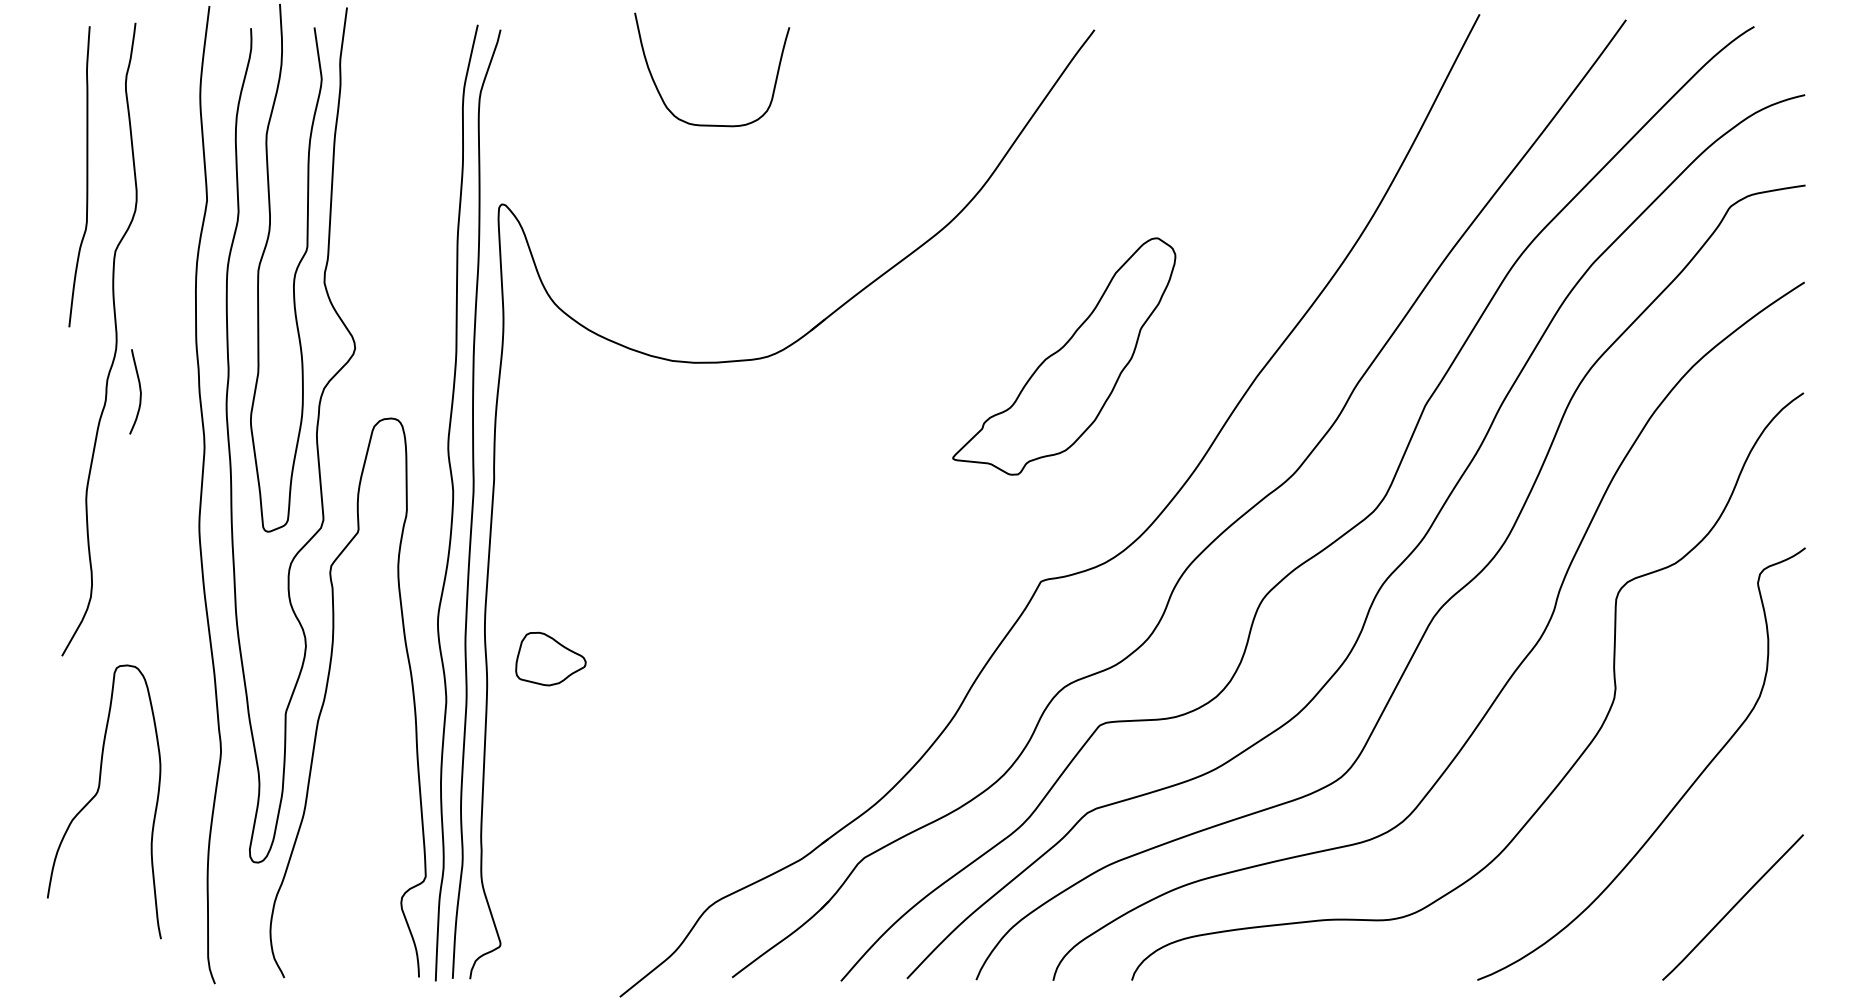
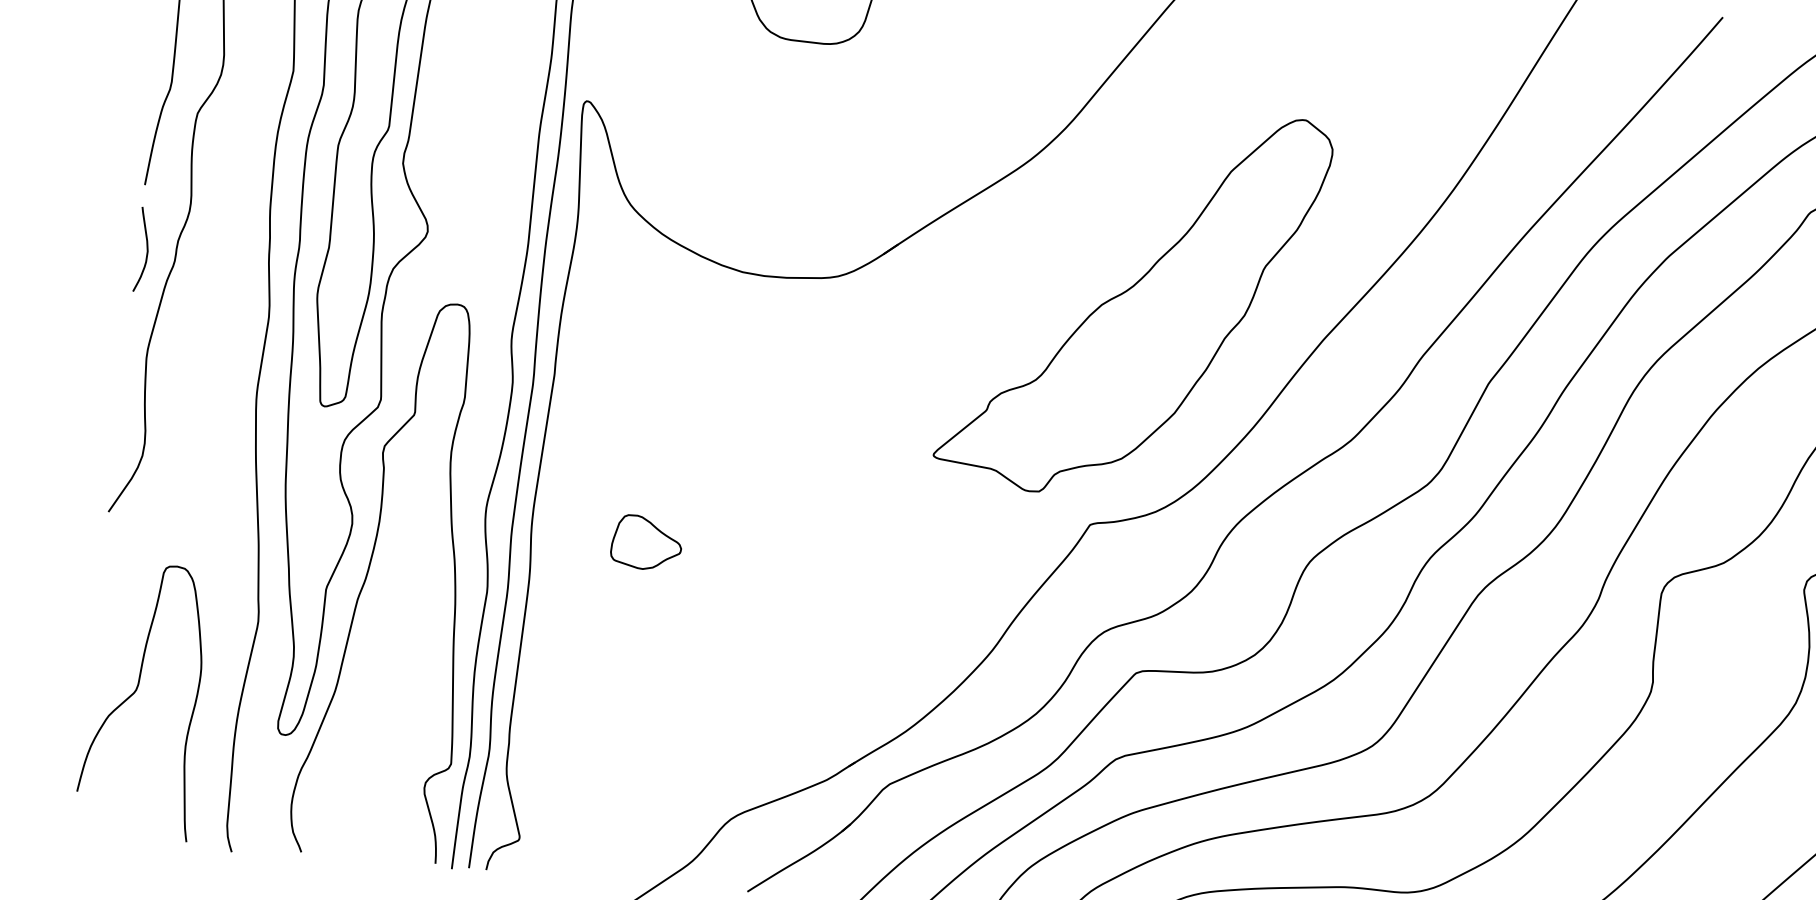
part: (1064, 356) -> (1133, 302), size x1.67
curve: (139, 391) -> (146, 249), moved
part: (550, 658) -> (646, 542), moved
curve: (97, 794) -> (135, 692), moved

